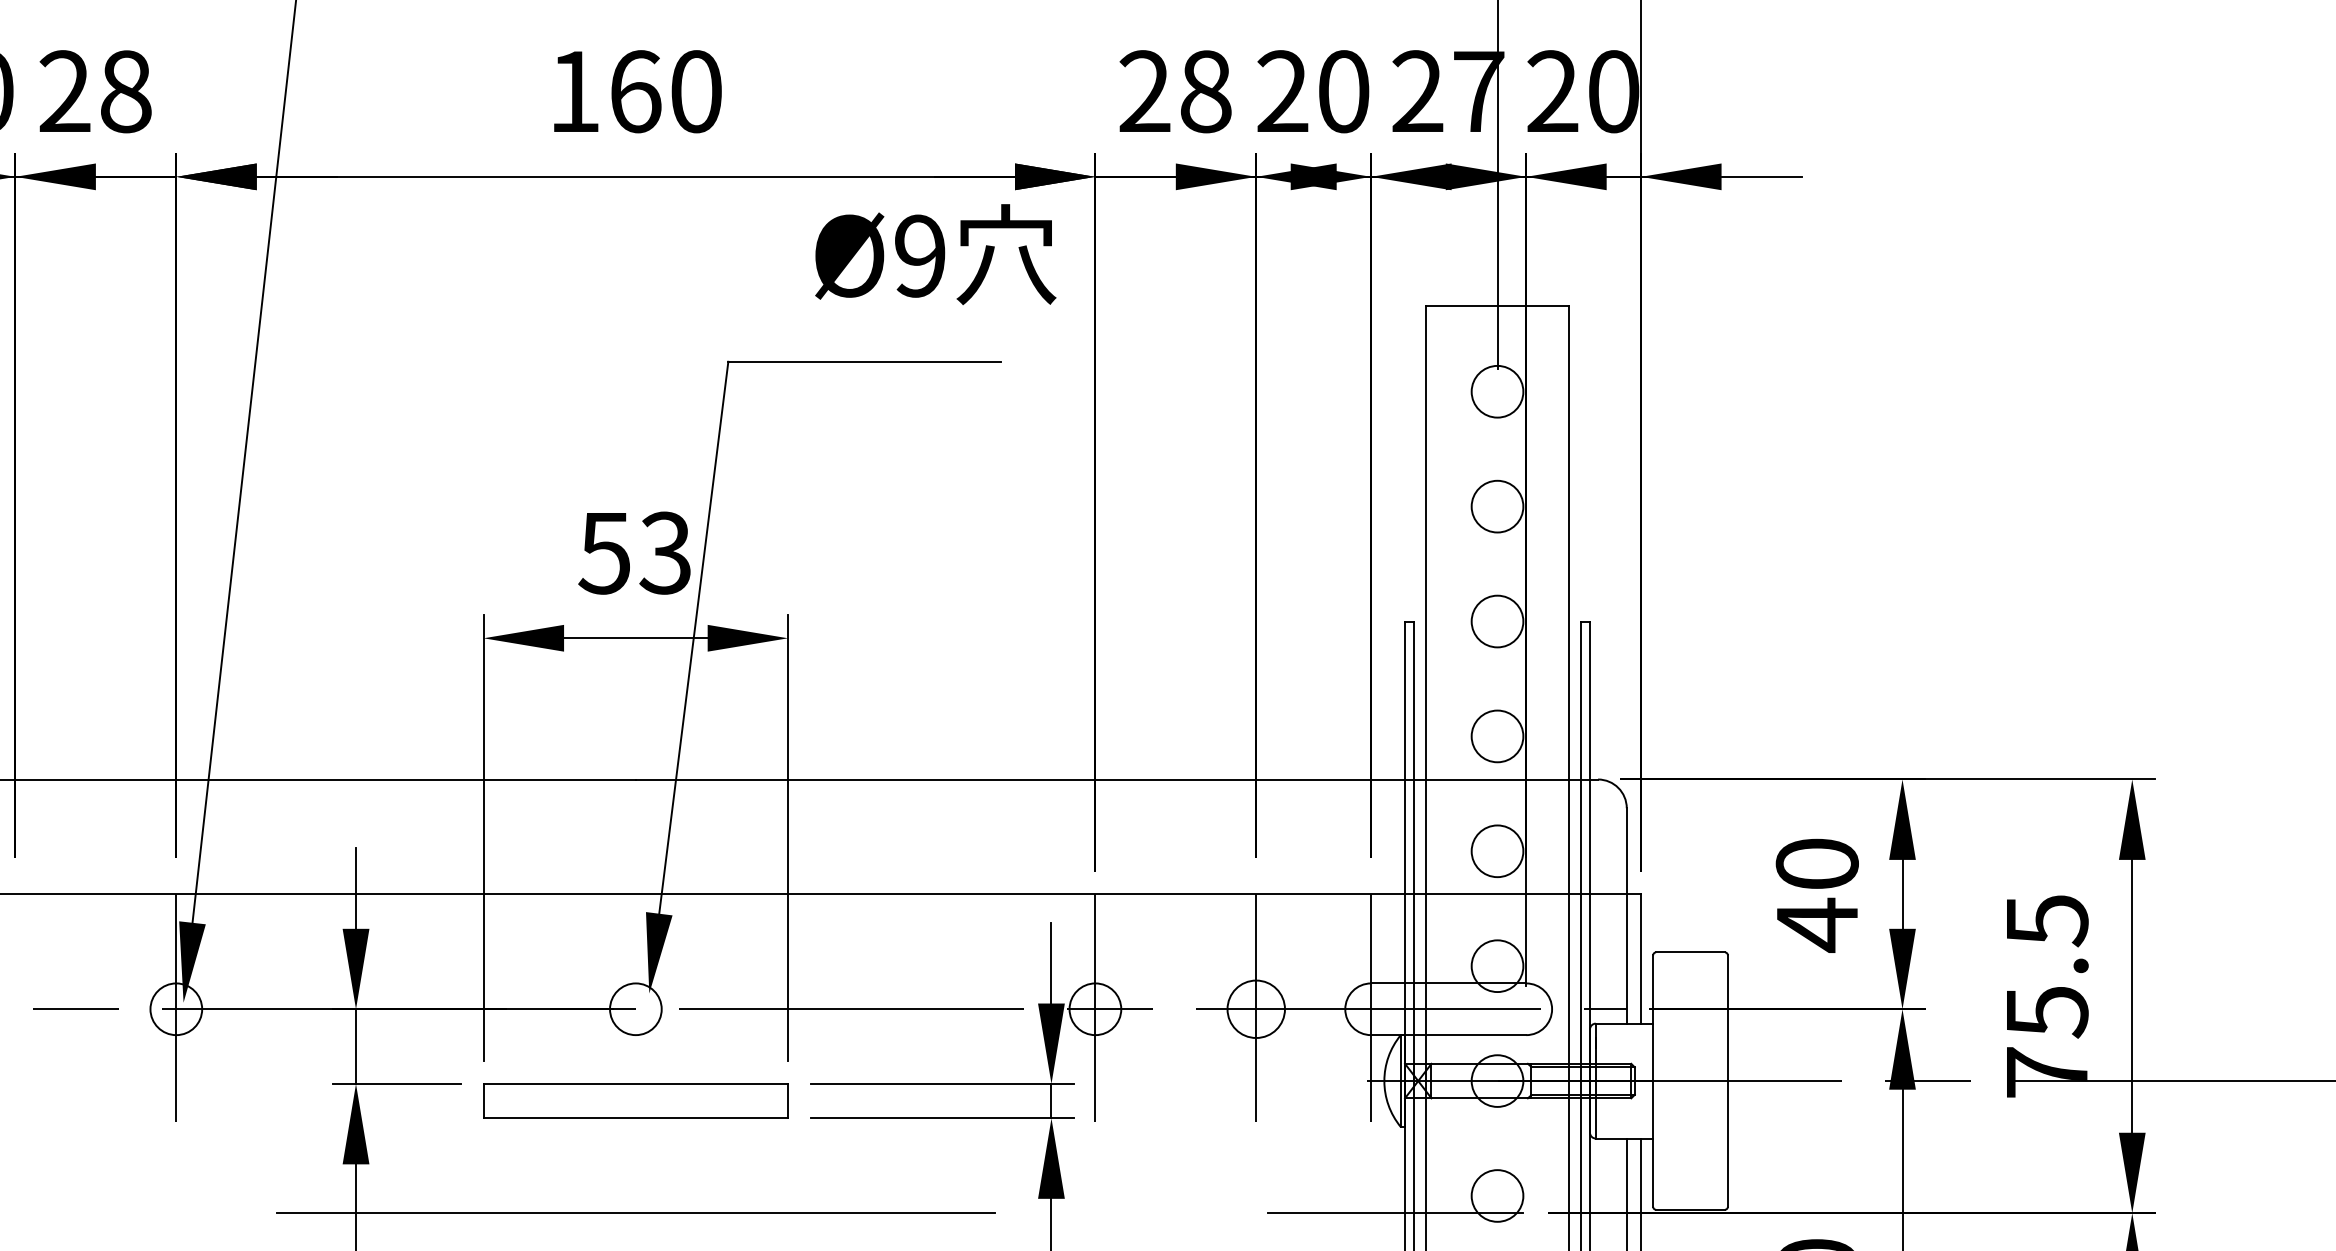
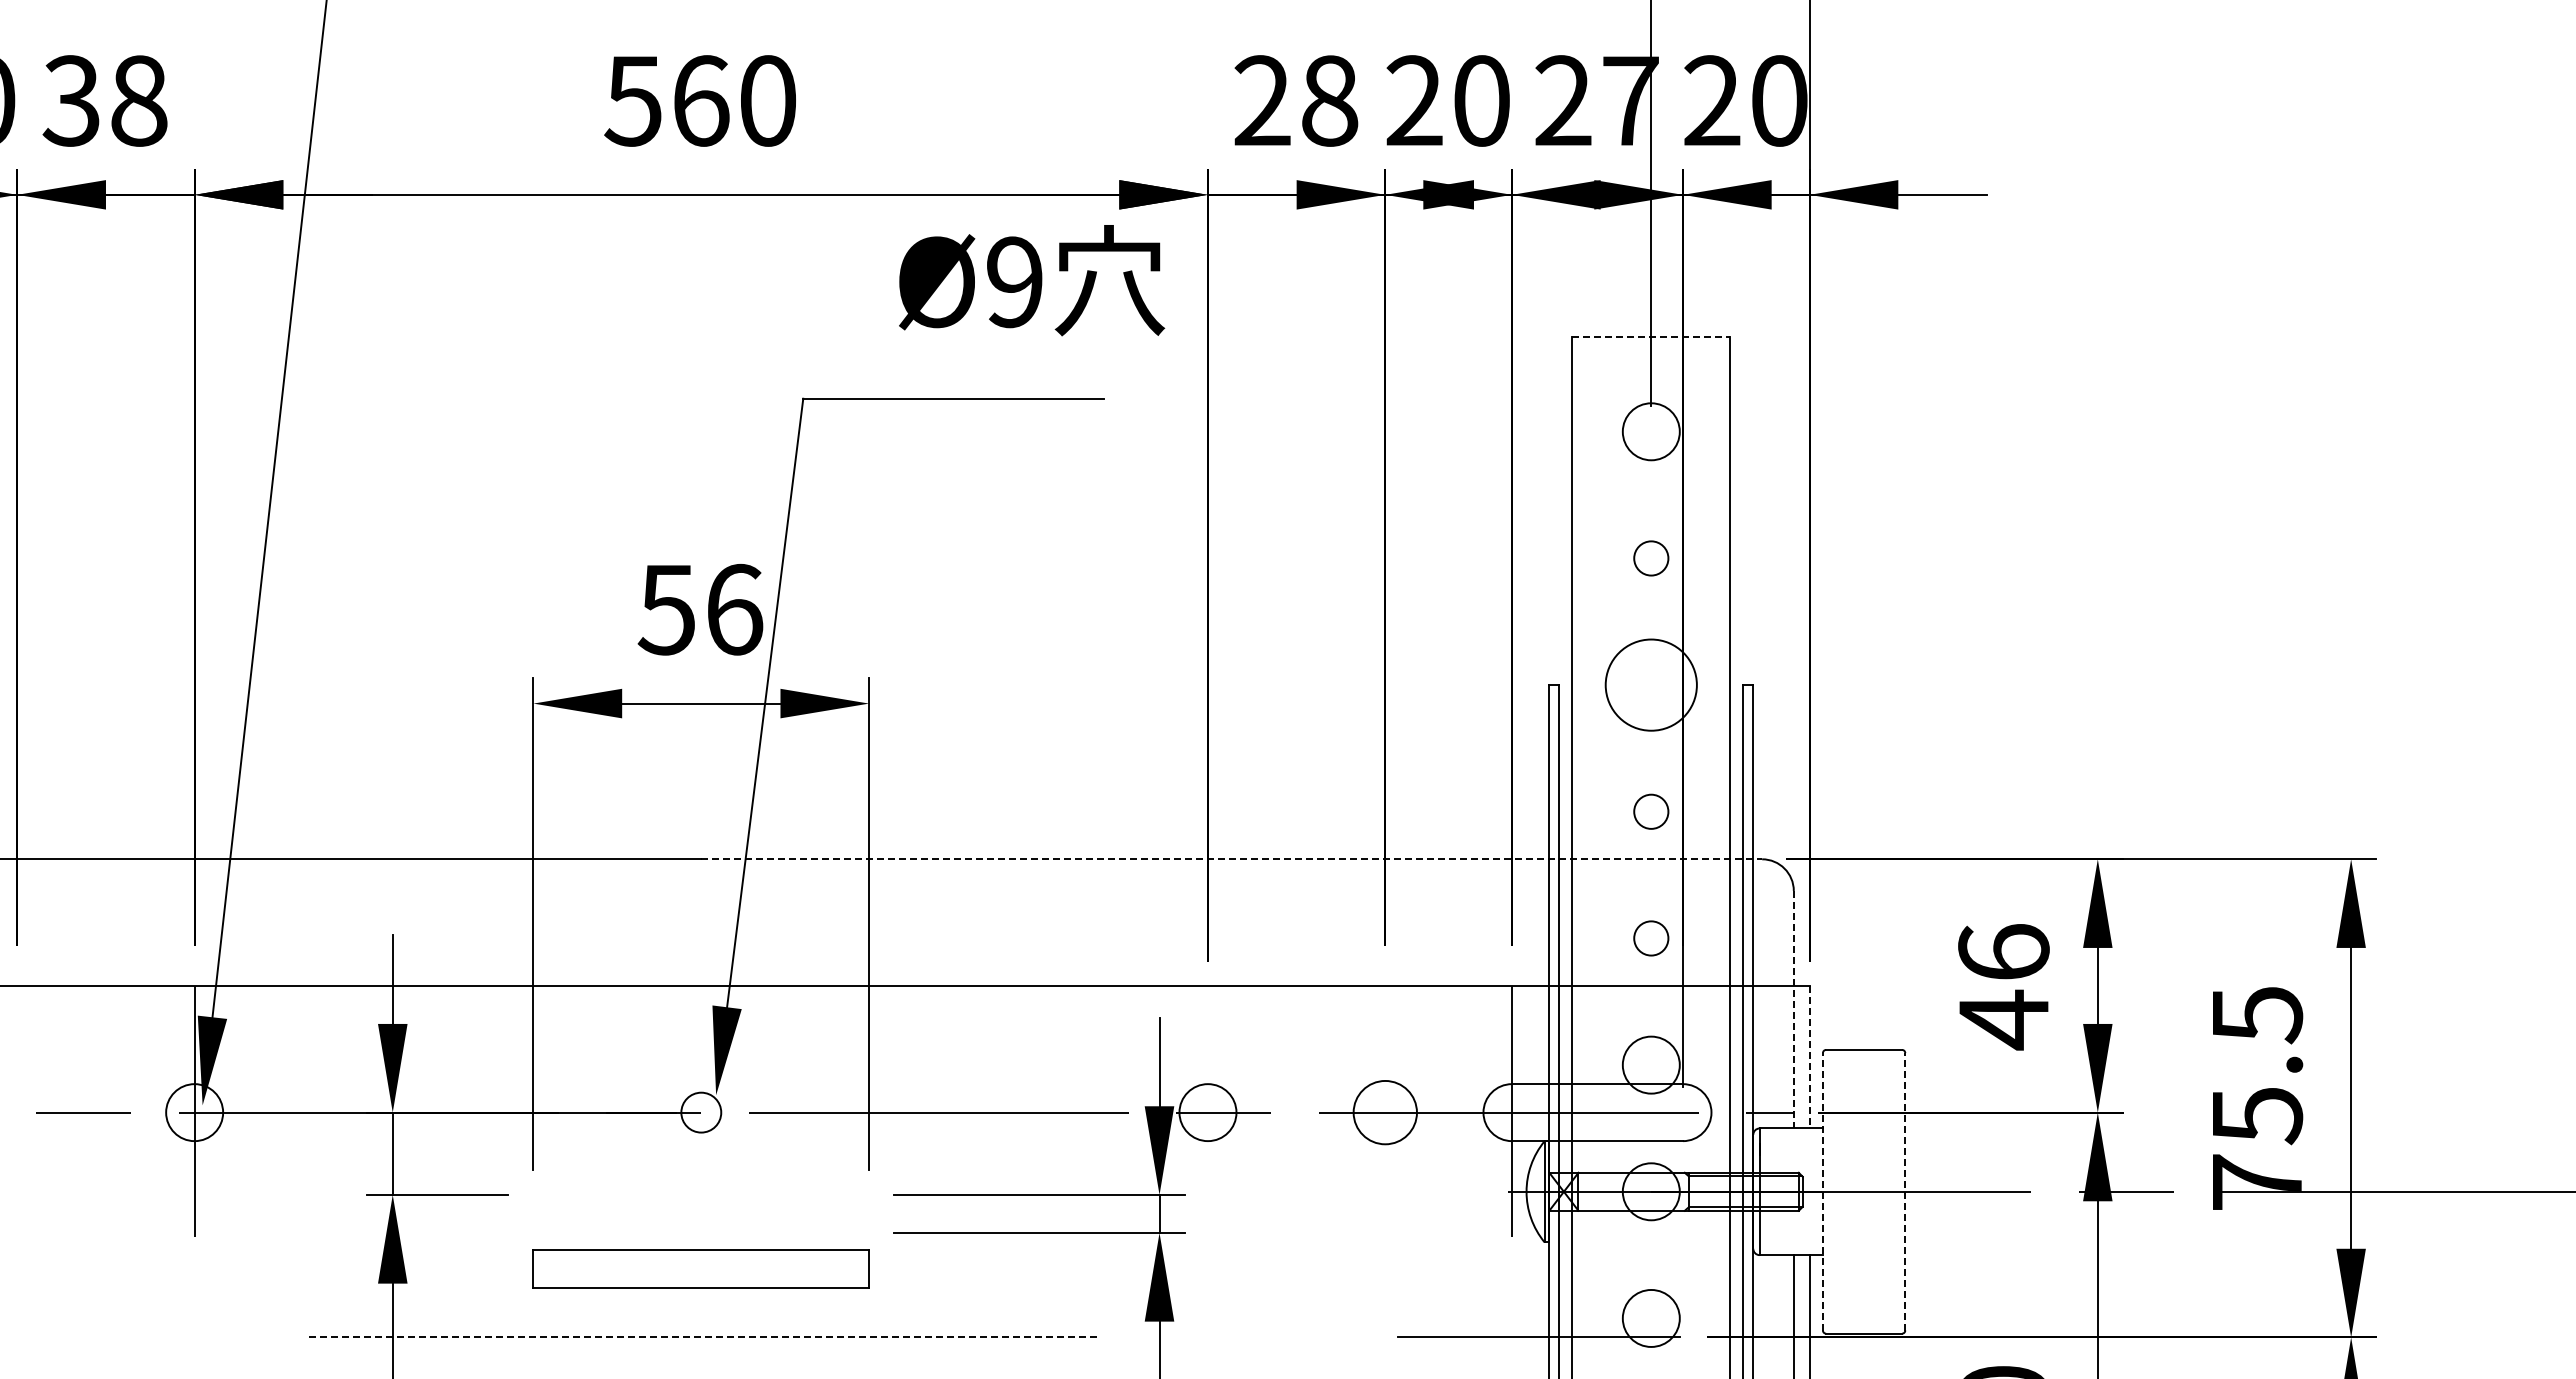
text: (63, 91) -> (70, 100), 28 -> 38
text: (573, 92) -> (632, 101), 160 -> 560
line: (1497, 305) -> (1651, 336), solid -> dashed
circle: (1496, 505) -> (1650, 557), size x0.6
text: (665, 552) -> (734, 609), 53 -> 56
circle: (1496, 620) -> (1650, 684), size x1.6
circle: (1496, 736) -> (1650, 811), size x0.6
line: (1117, 779) -> (1232, 859), solid -> dashed
circle: (1496, 850) -> (1650, 937), size x0.6
text: (1816, 863) -> (2003, 951), 40 -> 46
line: (1626, 915) -> (1793, 1009), solid -> dashed
line: (1641, 959) -> (1809, 1057), solid -> dashed
line: (1094, 1007) -> (1207, 1110), removed
line: (1256, 1007) -> (1385, 1110), removed
circle: (635, 1009) -> (700, 1112), size x0.7
line: (1652, 1080) -> (1822, 1191), solid -> dashed
line: (1728, 1080) -> (1905, 1191), solid -> dashed
part: (635, 1100) -> (700, 1268), moved
line: (636, 1213) -> (701, 1337), solid -> dashed

